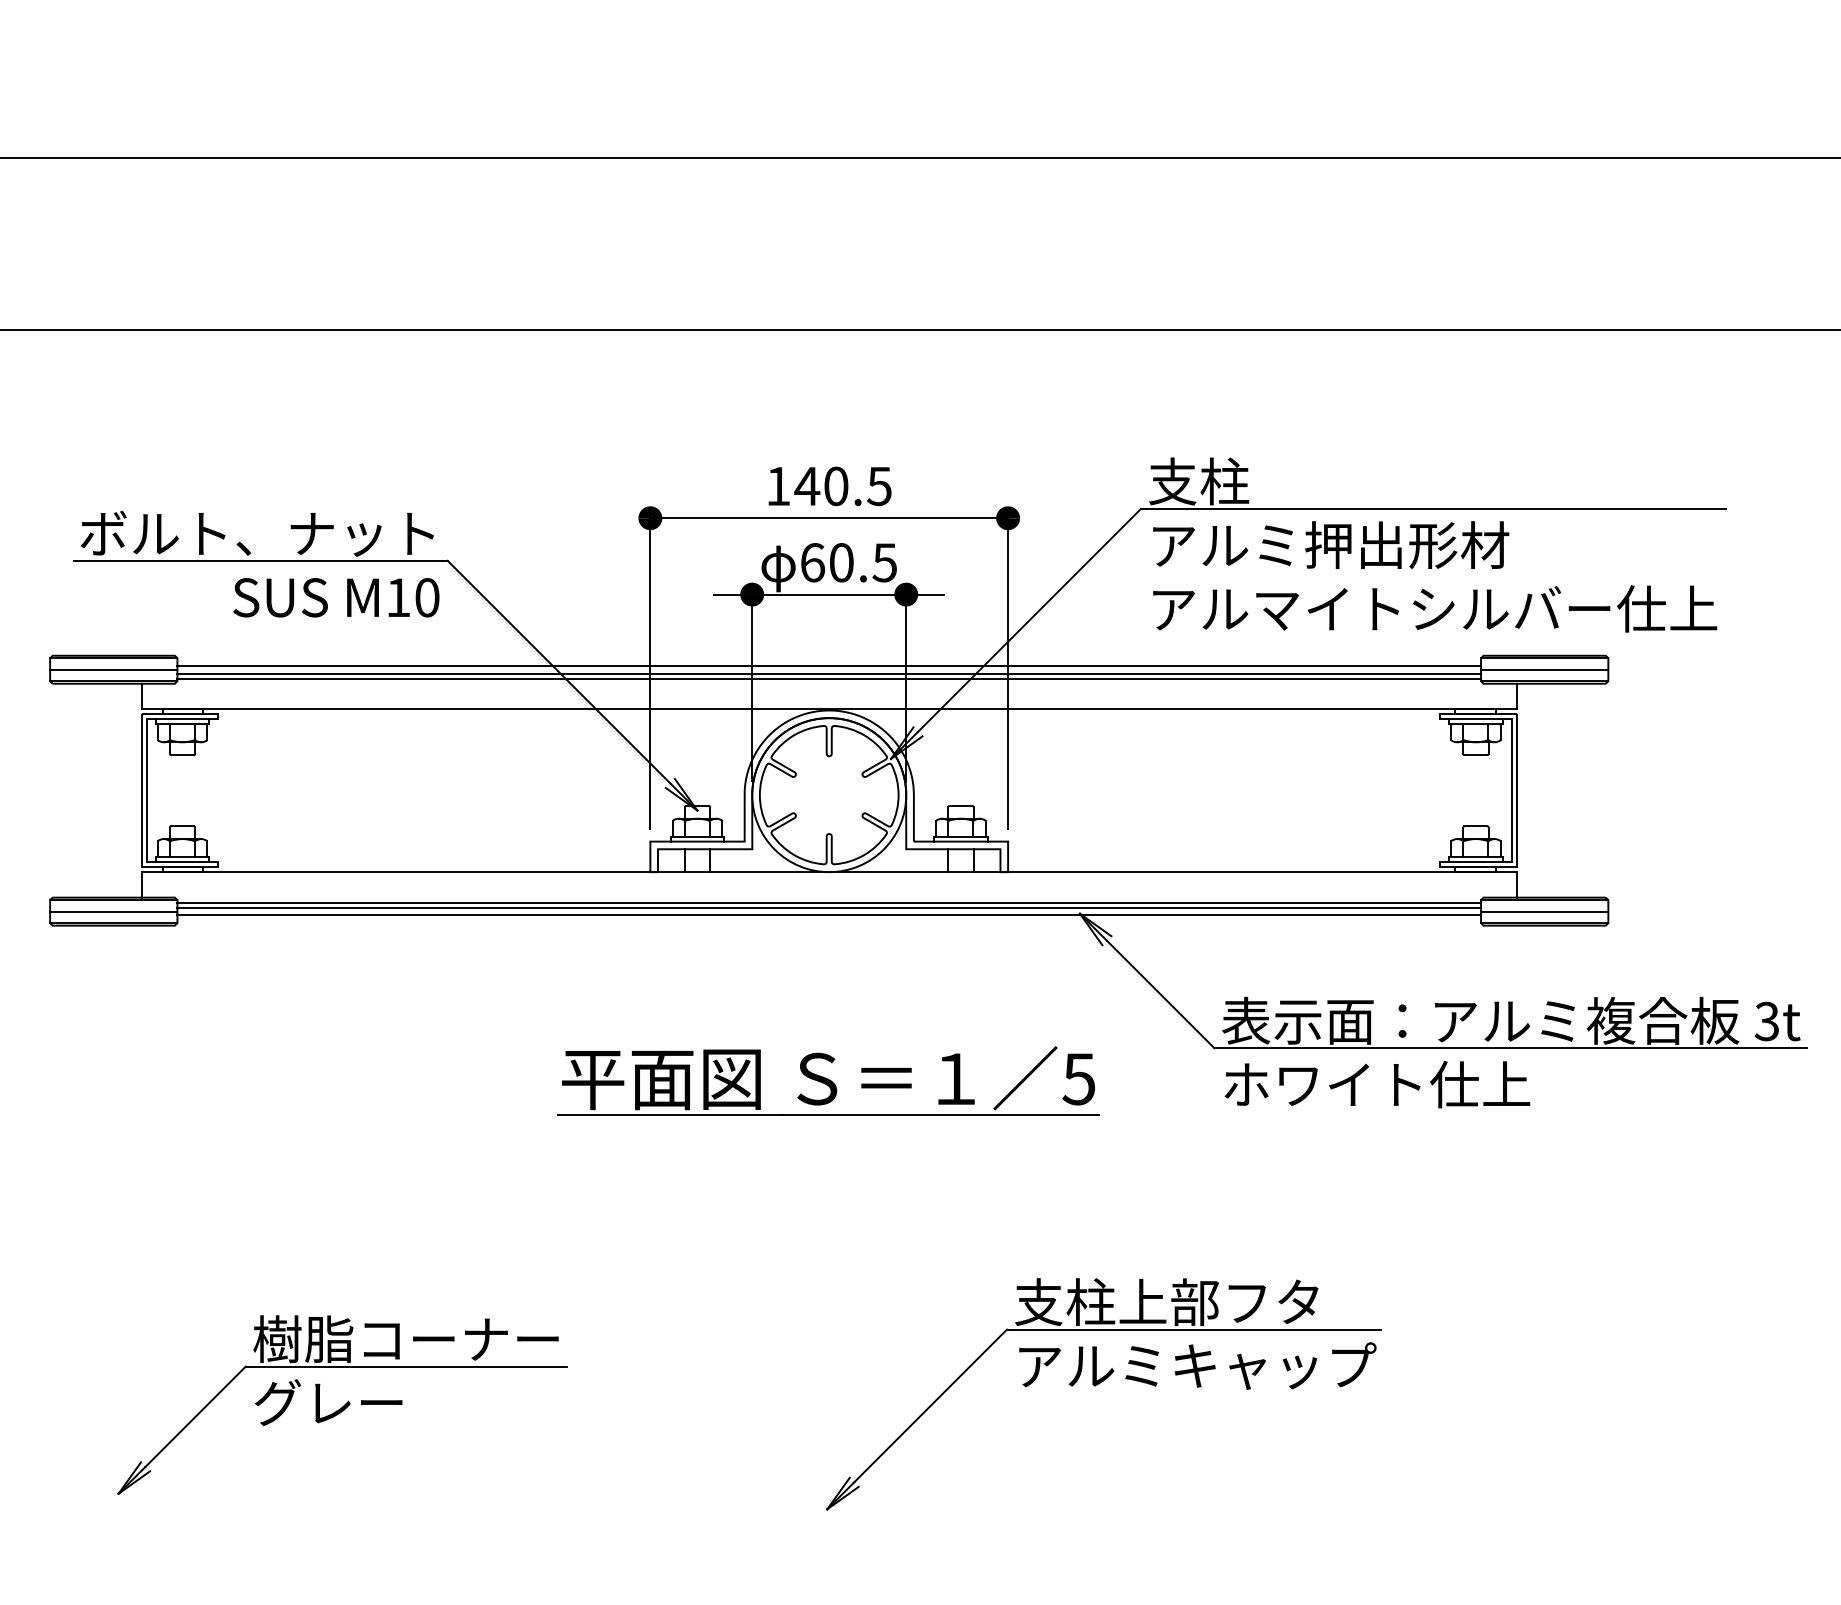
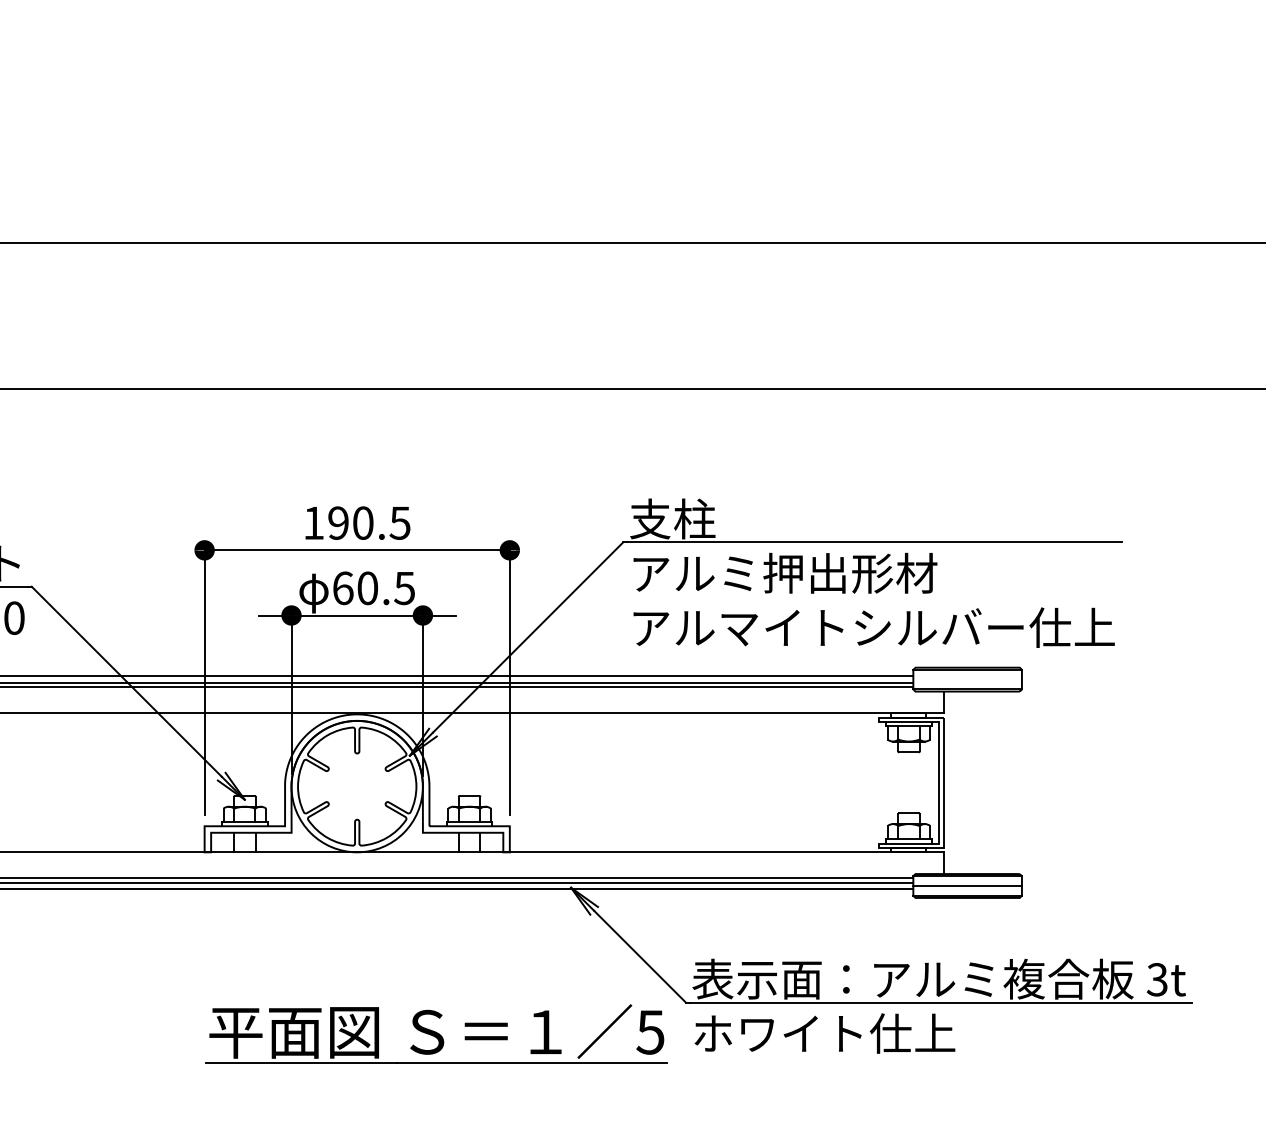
text: (807, 486) -> (338, 523), 140.5 -> 190.5
line: (1544, 669) -> (967, 679), removed
part: (828, 1080) -> (436, 1033), moved

